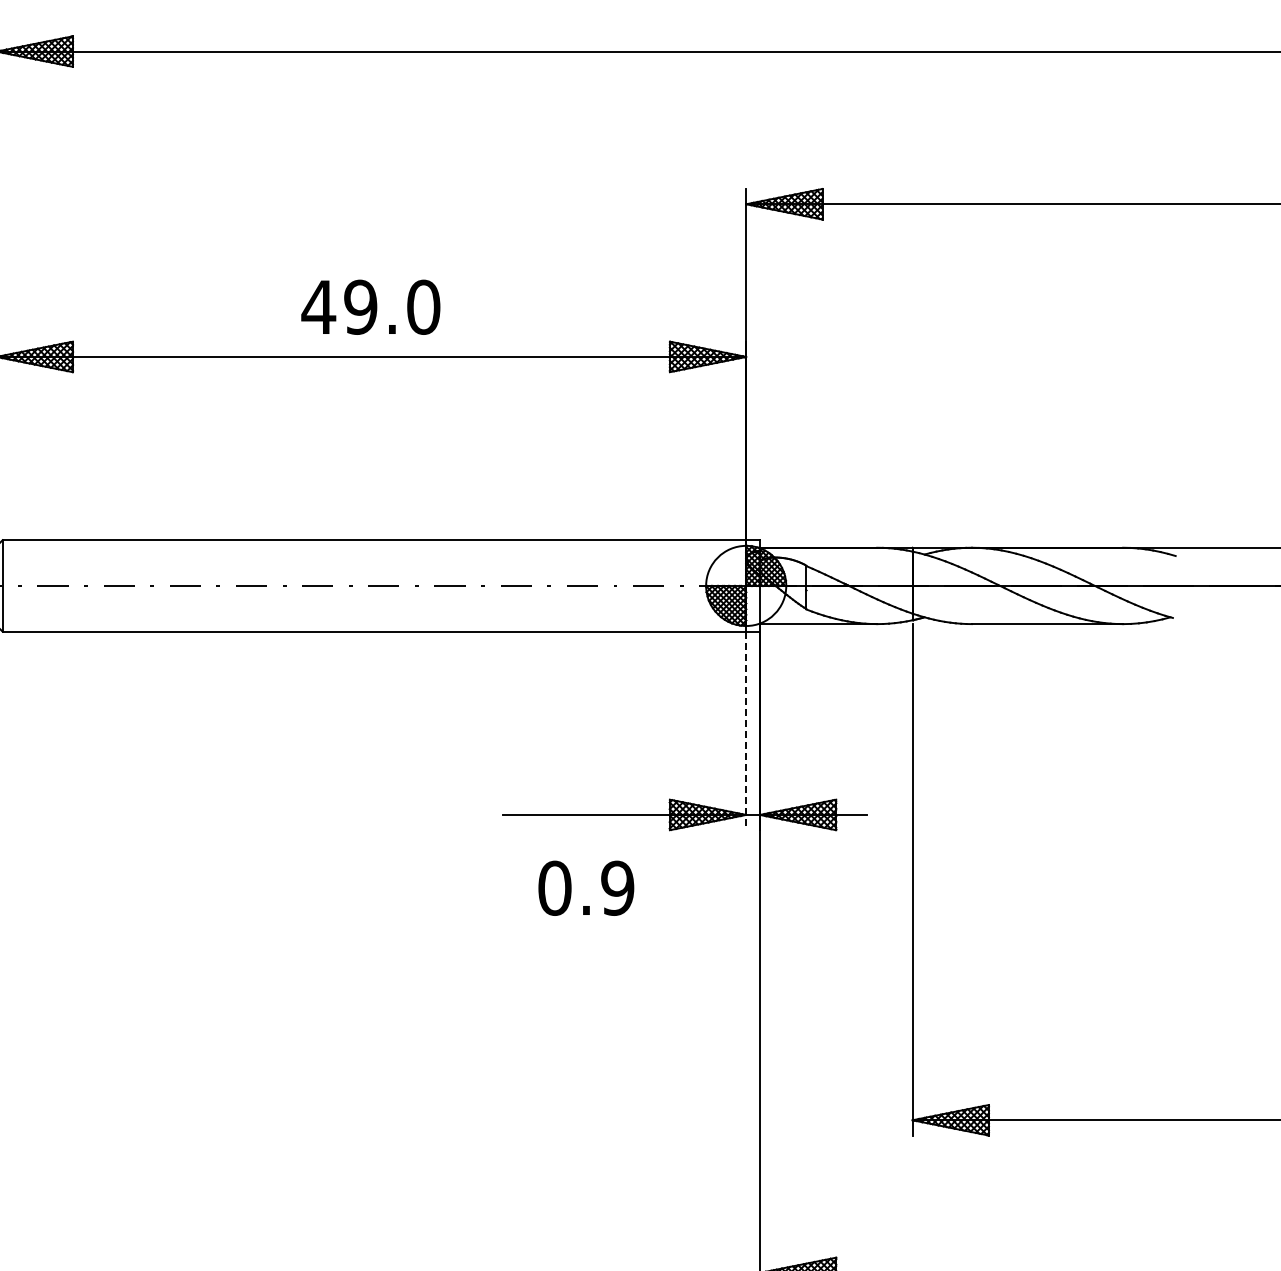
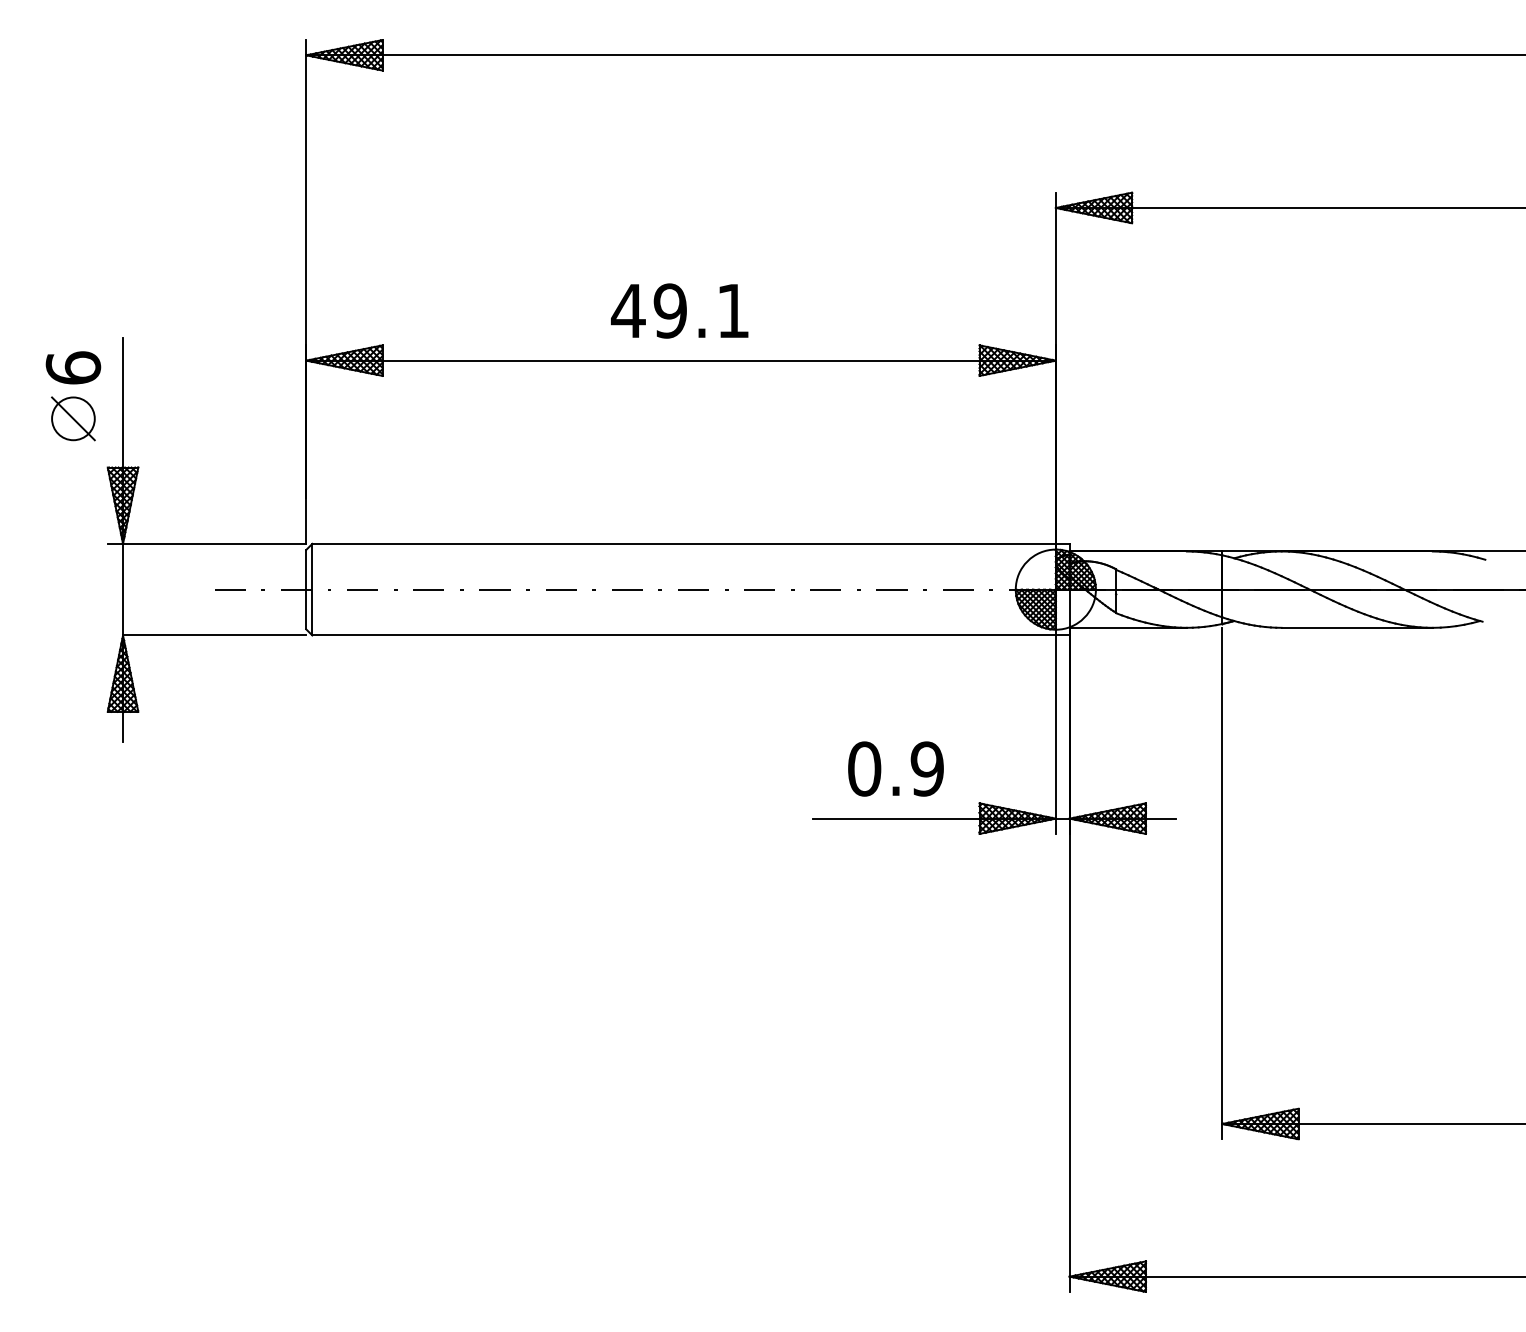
text: (422, 306) -> (732, 310), 49.0 -> 49.1
line: (745, 731) -> (1055, 735), dashed -> solid
text: (585, 887) -> (895, 768), moved

